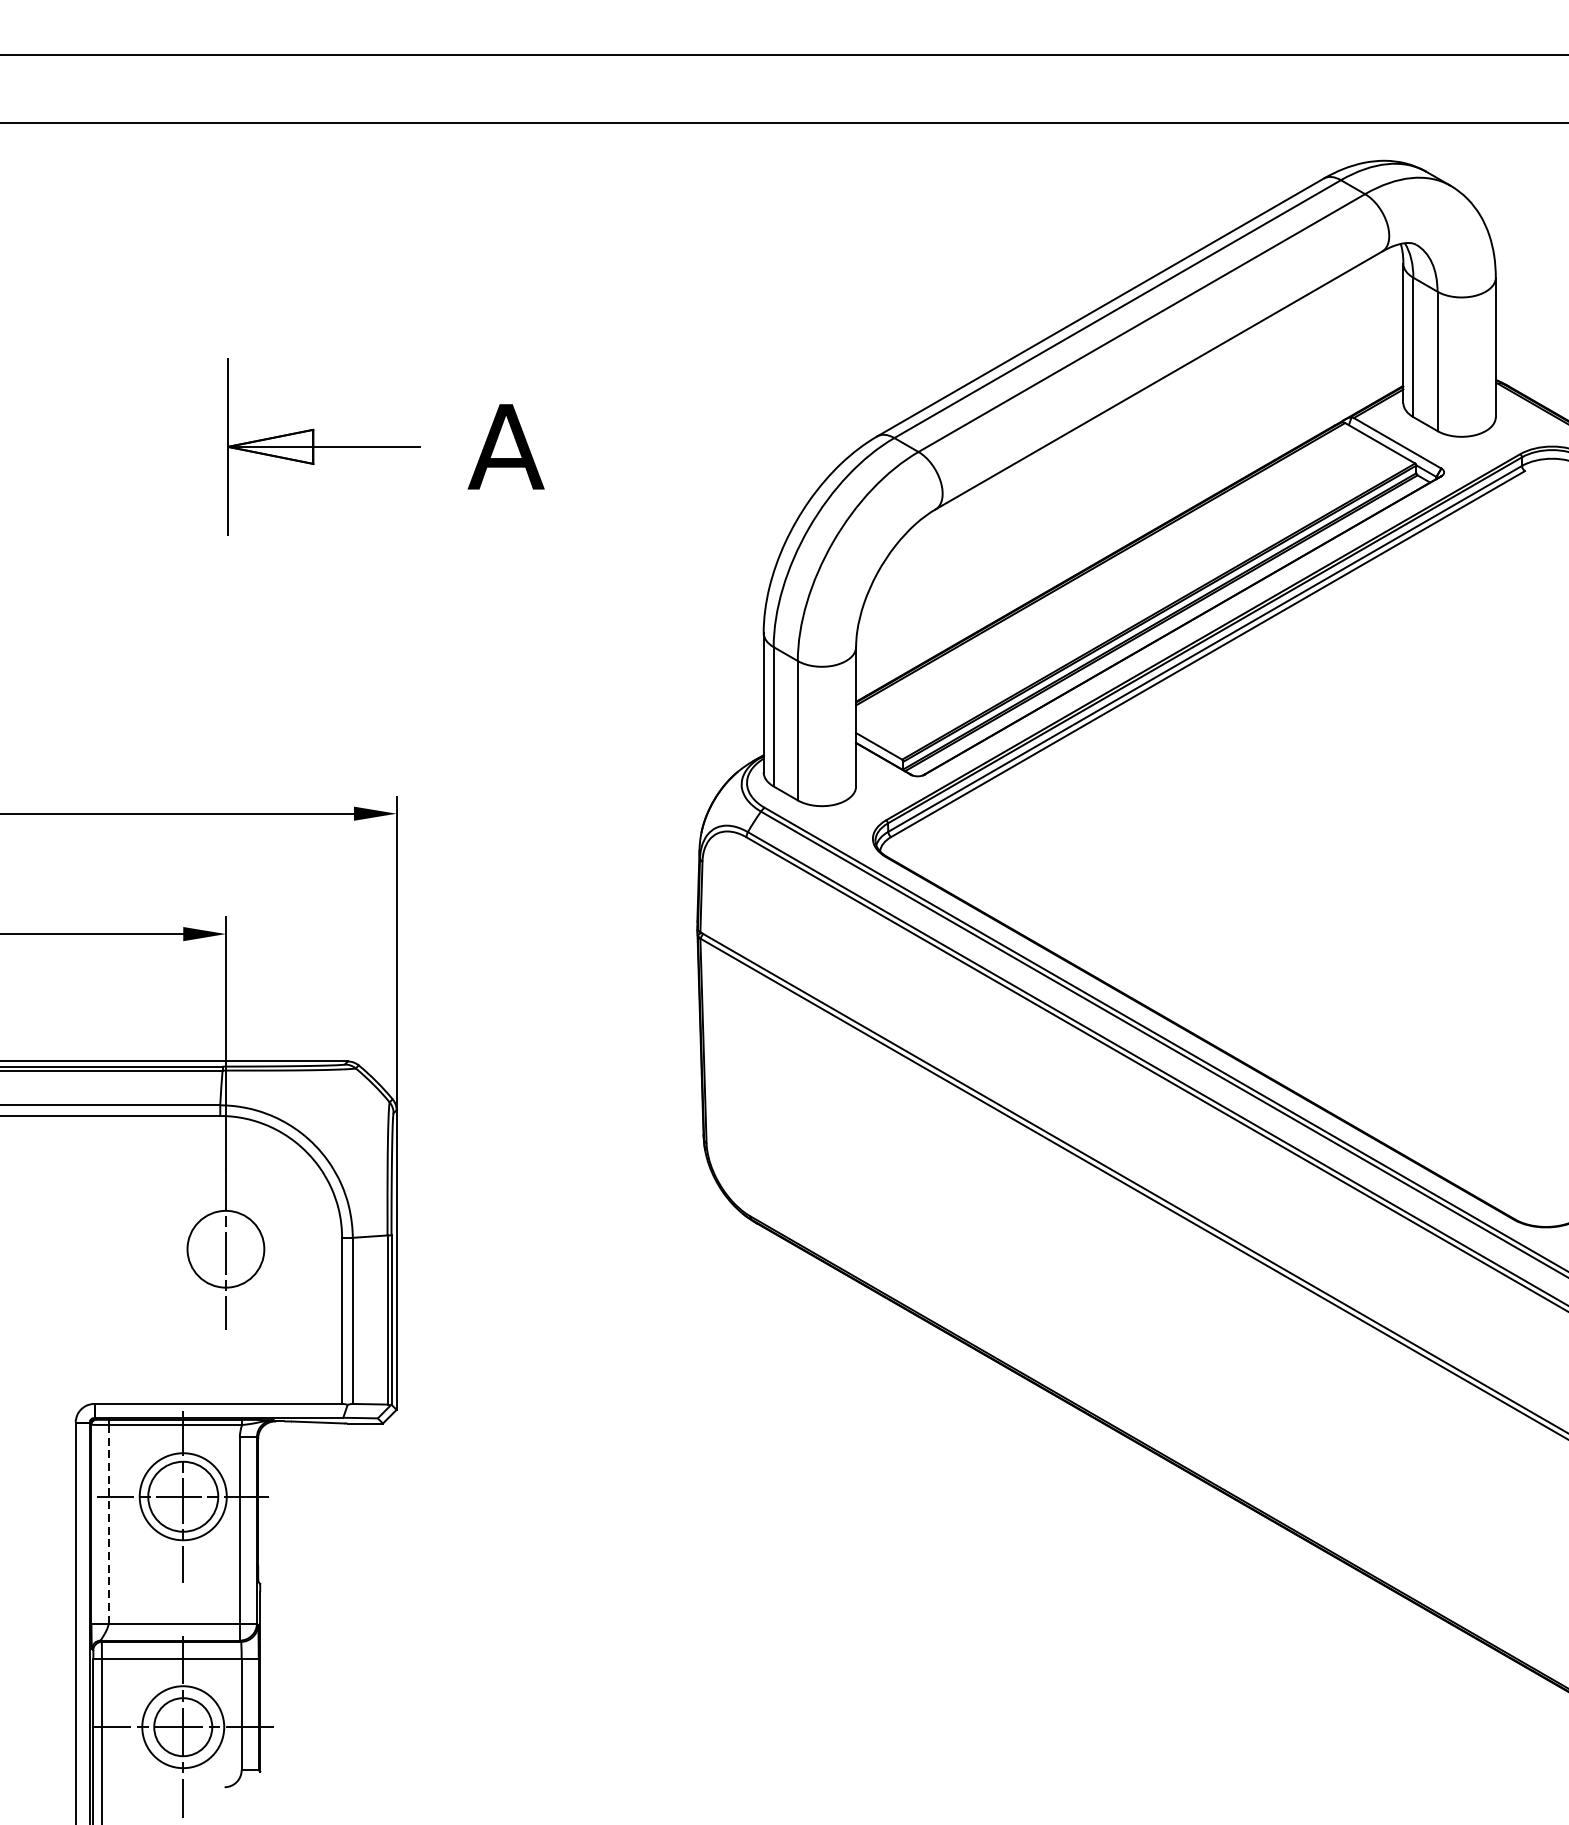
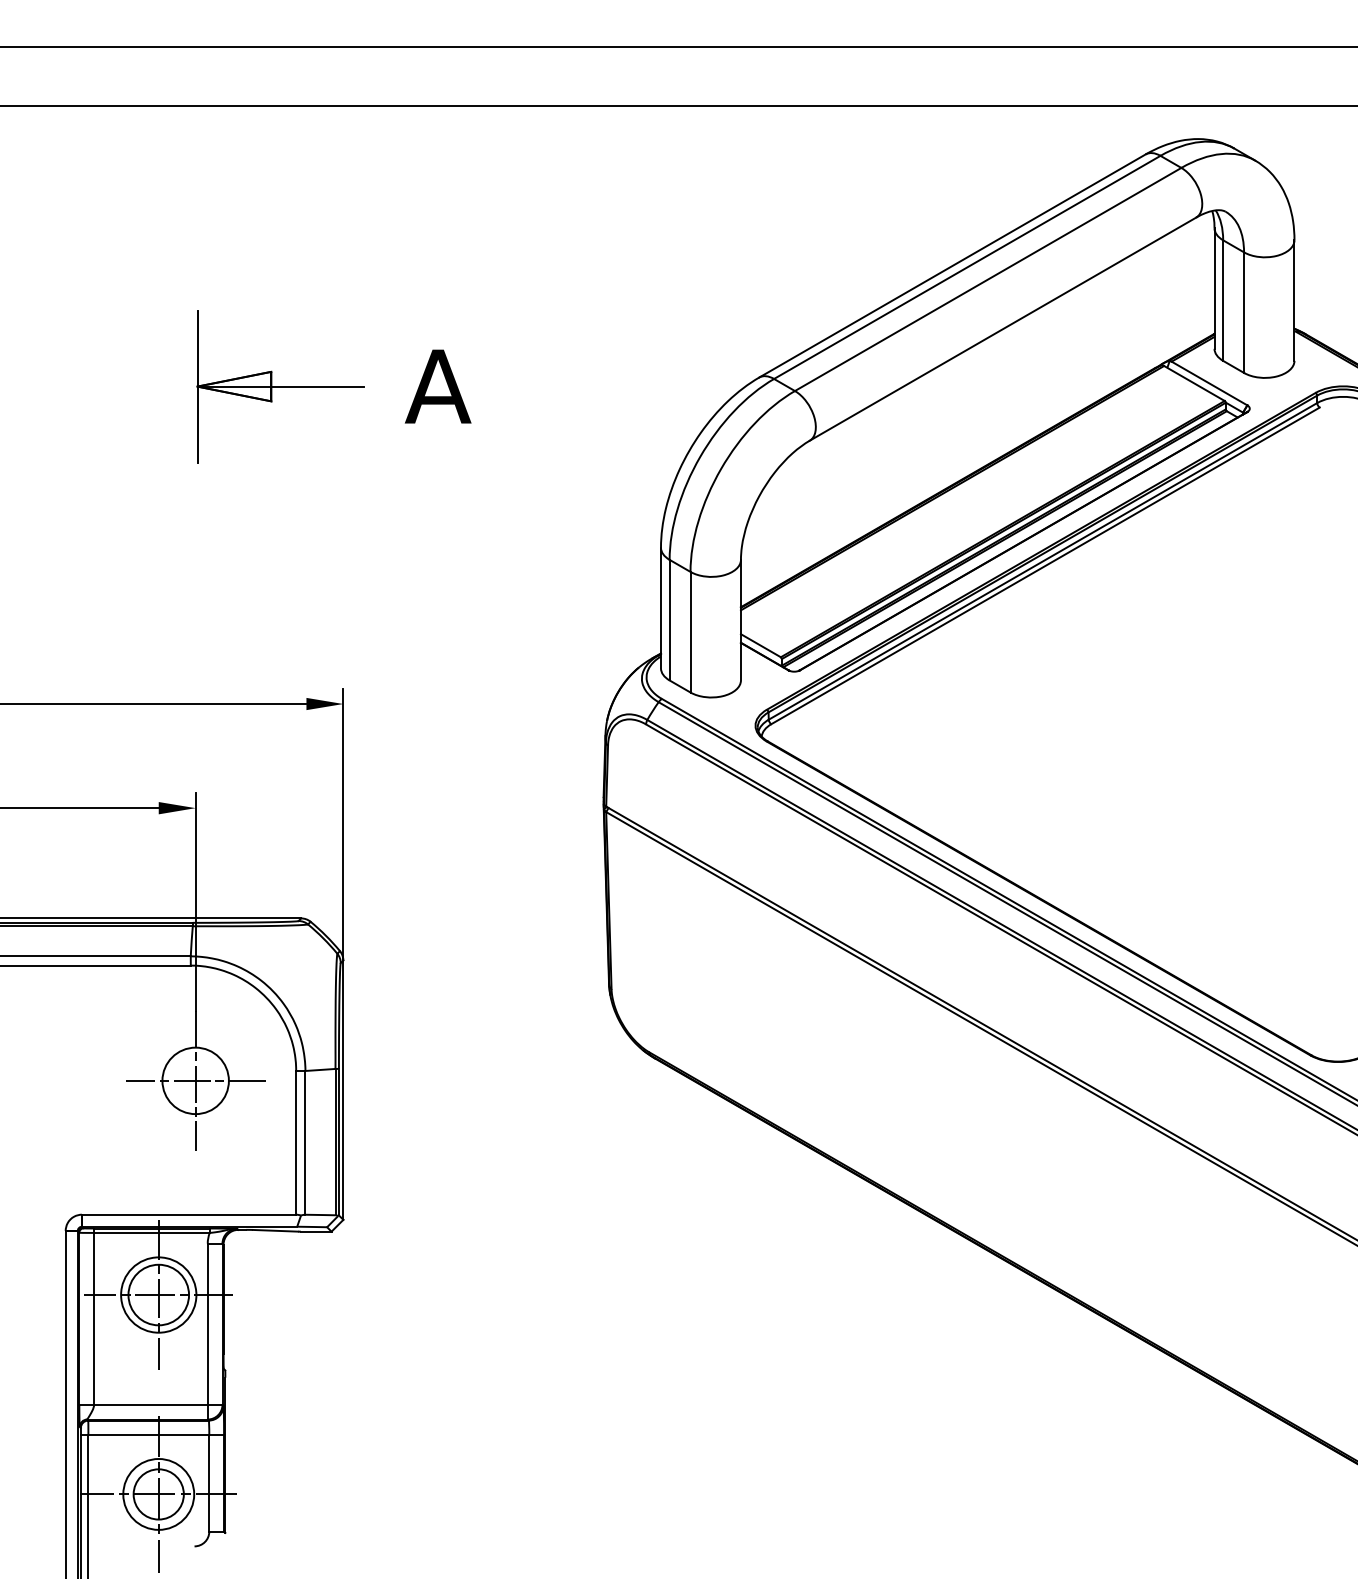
line: (225, 1248) -> (195, 1080), added
line: (108, 1523) -> (94, 1318), dashed -> solid

